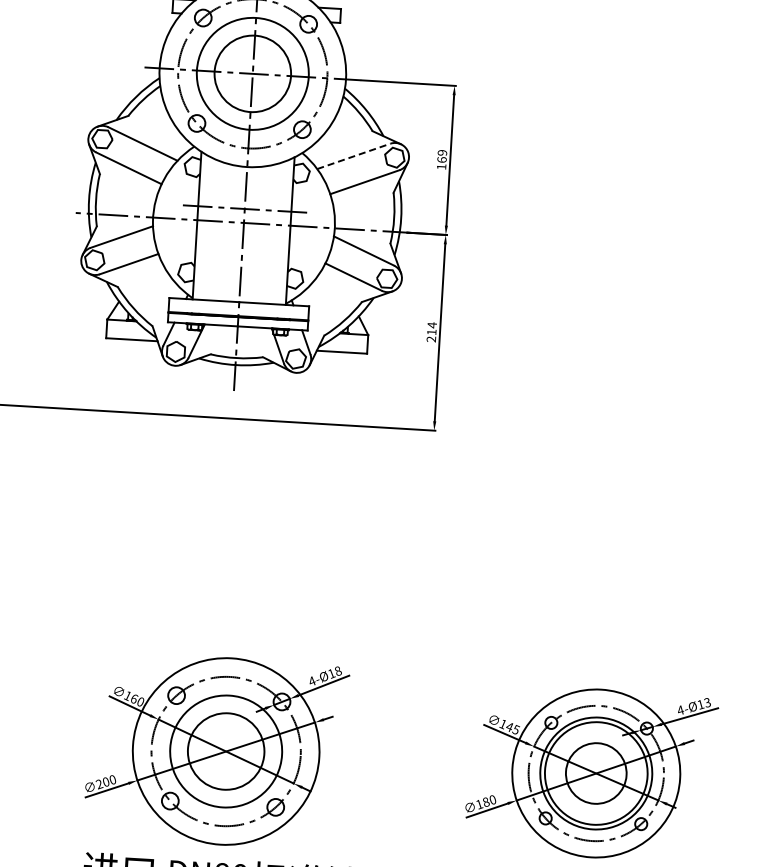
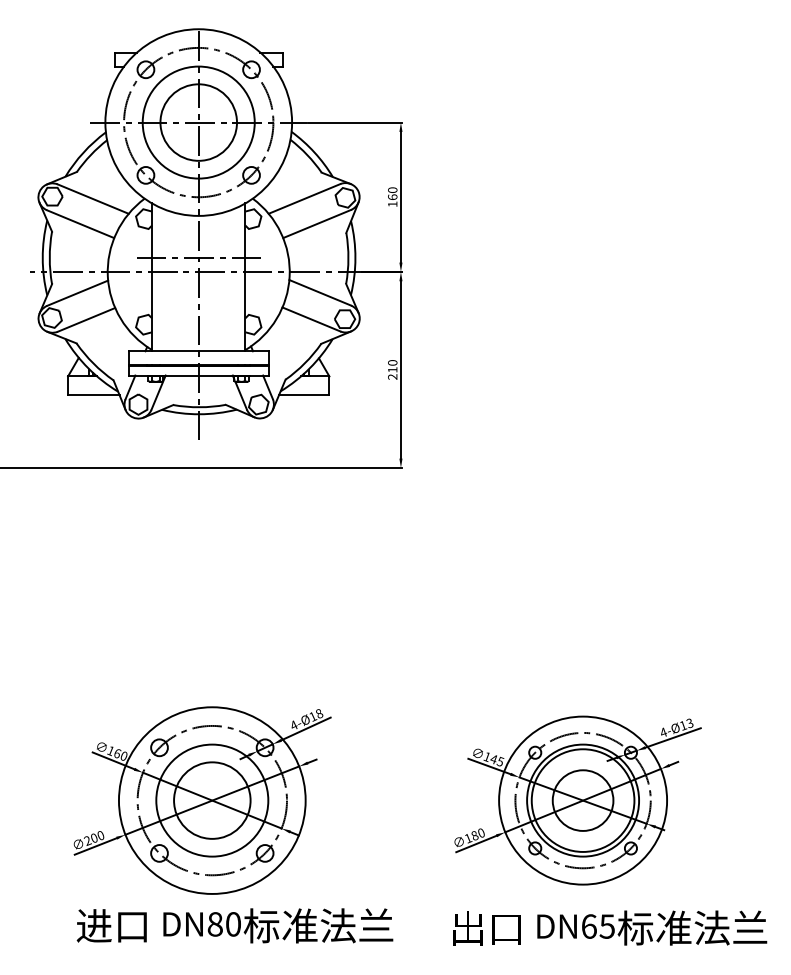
text: (442, 153) -> (392, 190), 169 -> 160
line: (353, 155) -> (304, 198), dashed -> solid
text: (432, 324) -> (392, 362), 214 -> 210

